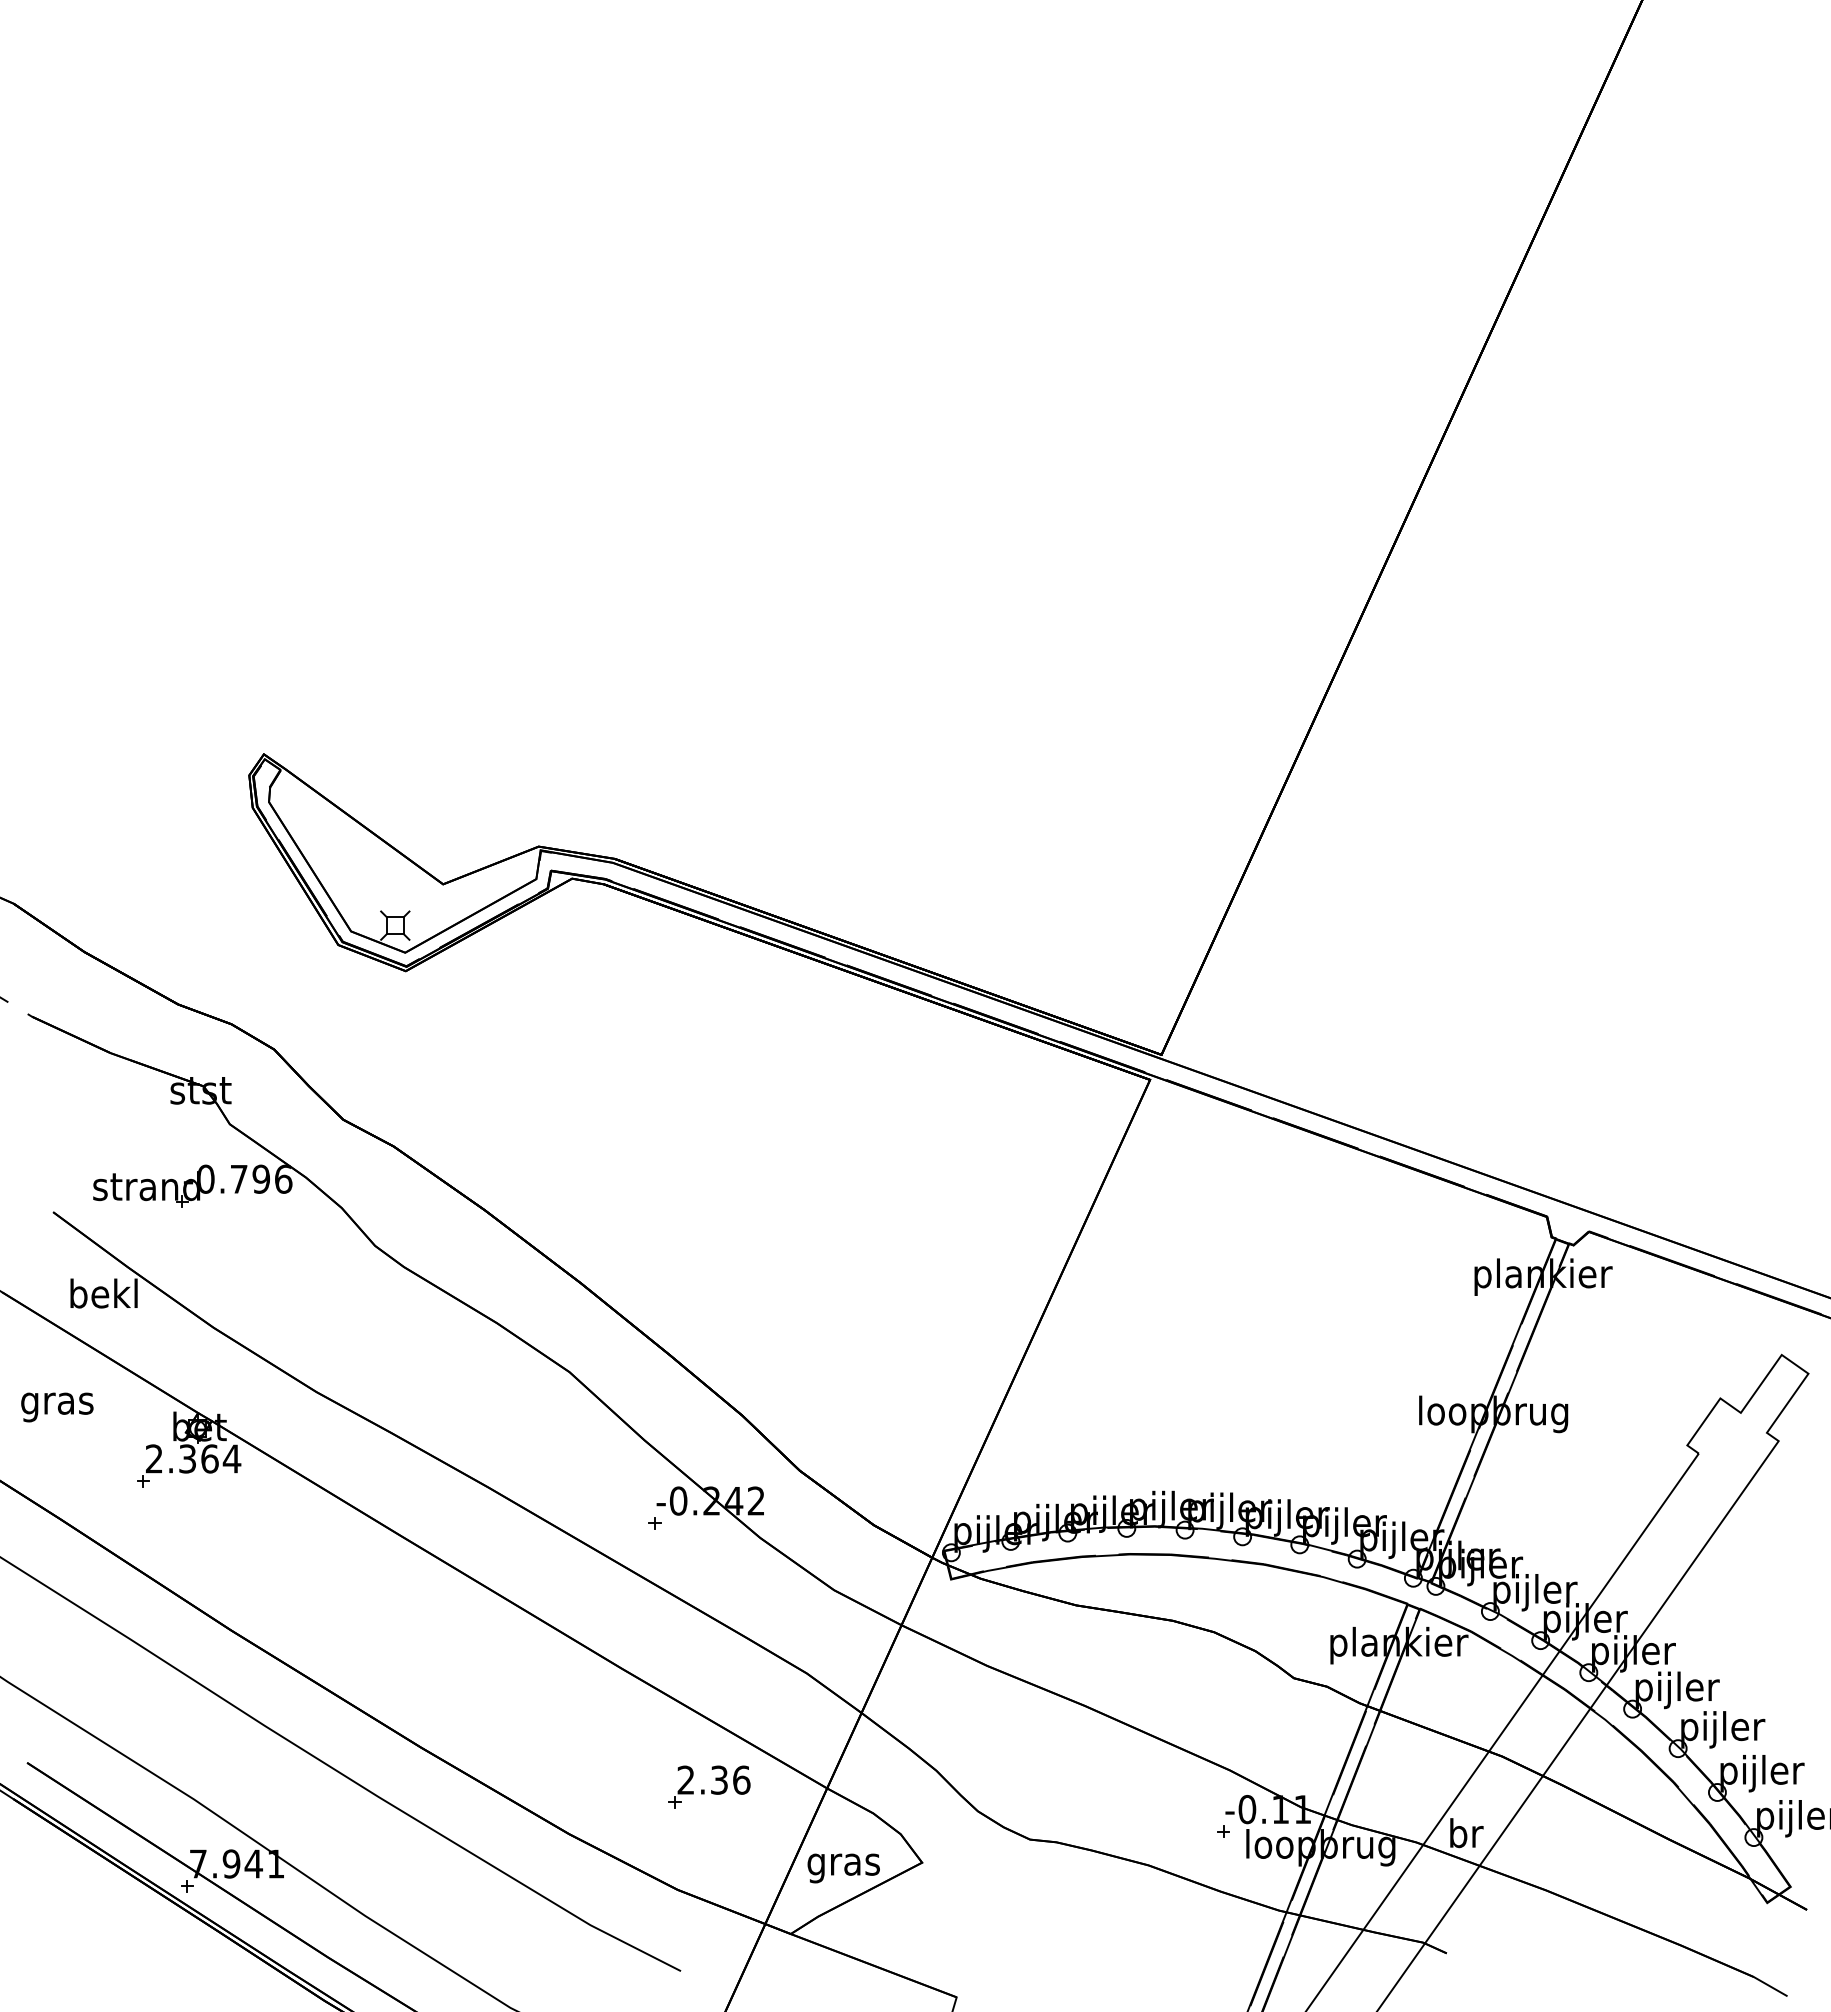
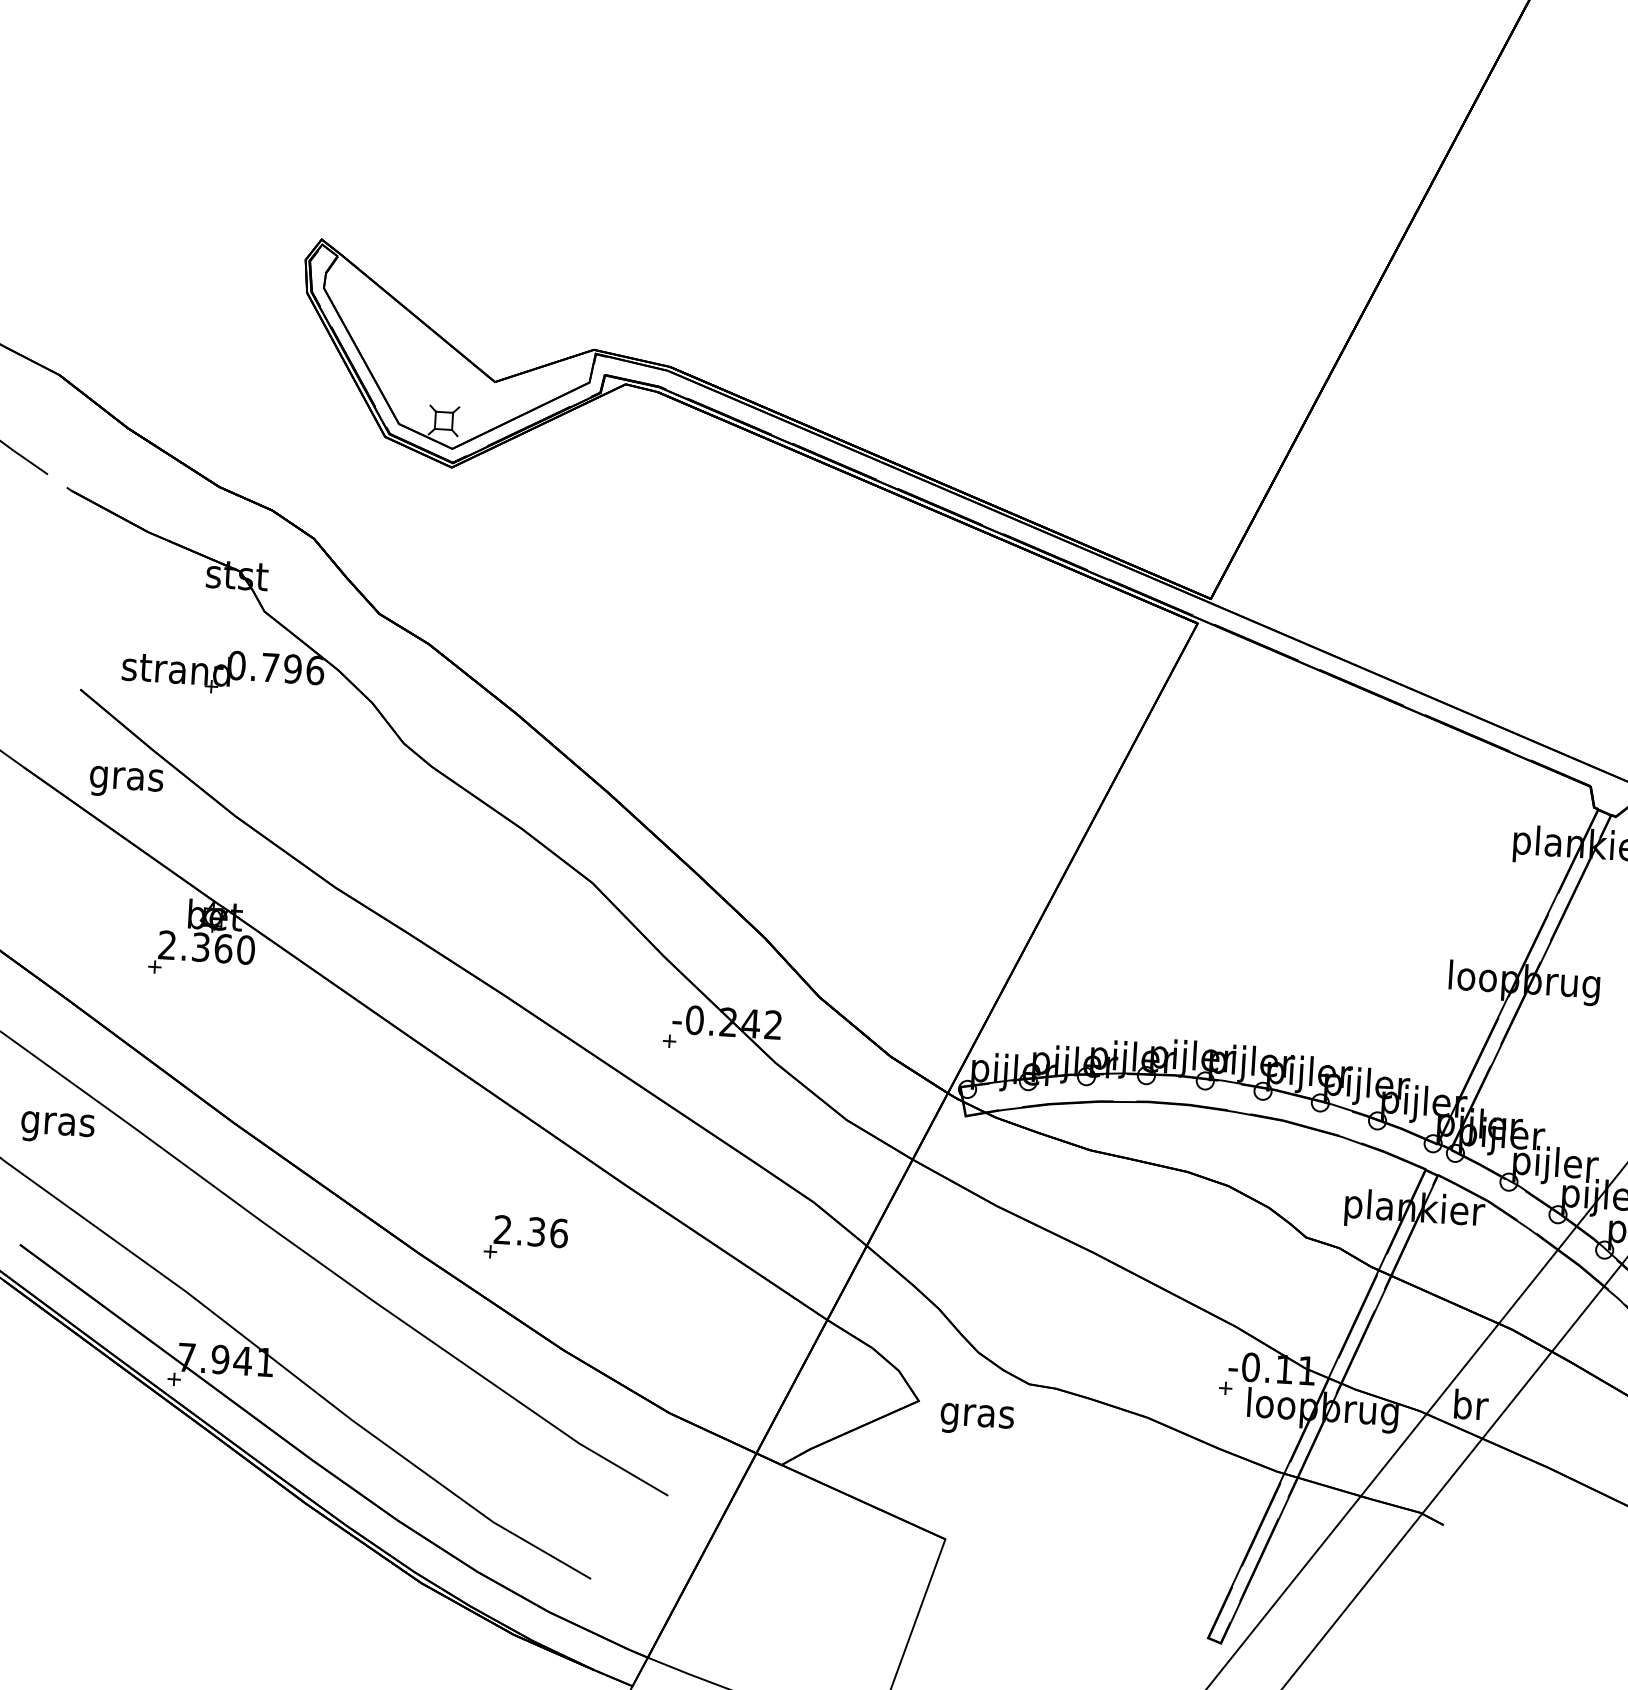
text: (104, 1297) -> (126, 778), bekl -> gras
text: (57, 1407) -> (57, 1127), moved
text: (231, 1458) -> (245, 949), 2.364 -> 2.360
part: (709, 1786) -> (526, 1237), moved
text: (843, 1868) -> (976, 1419), moved

